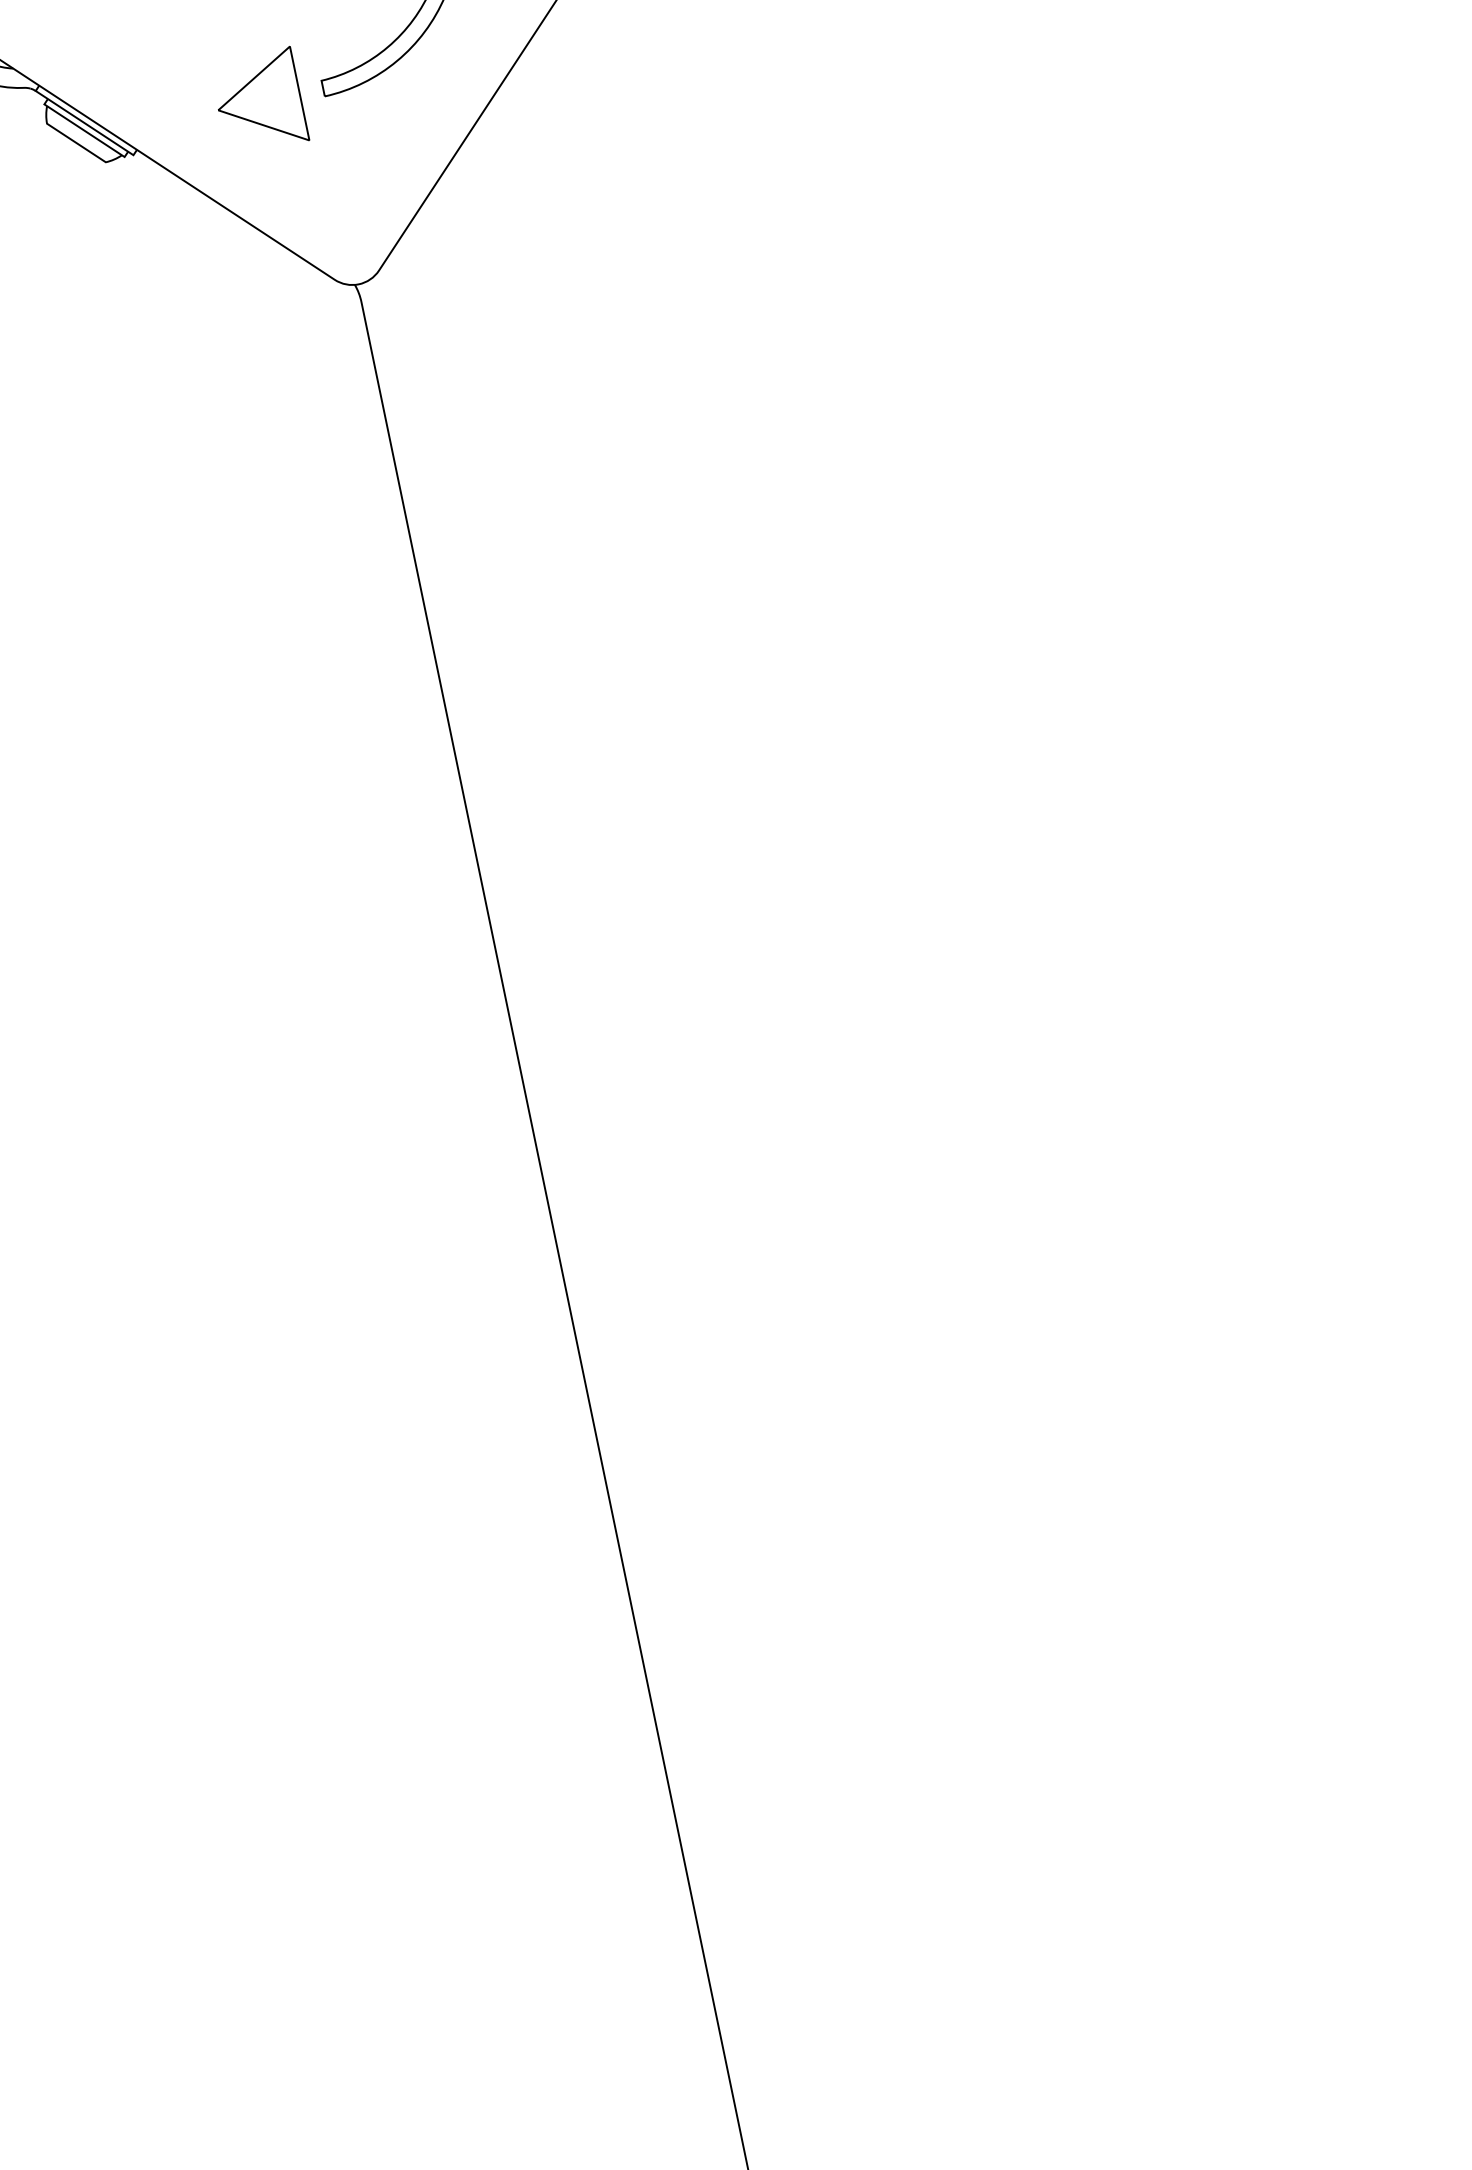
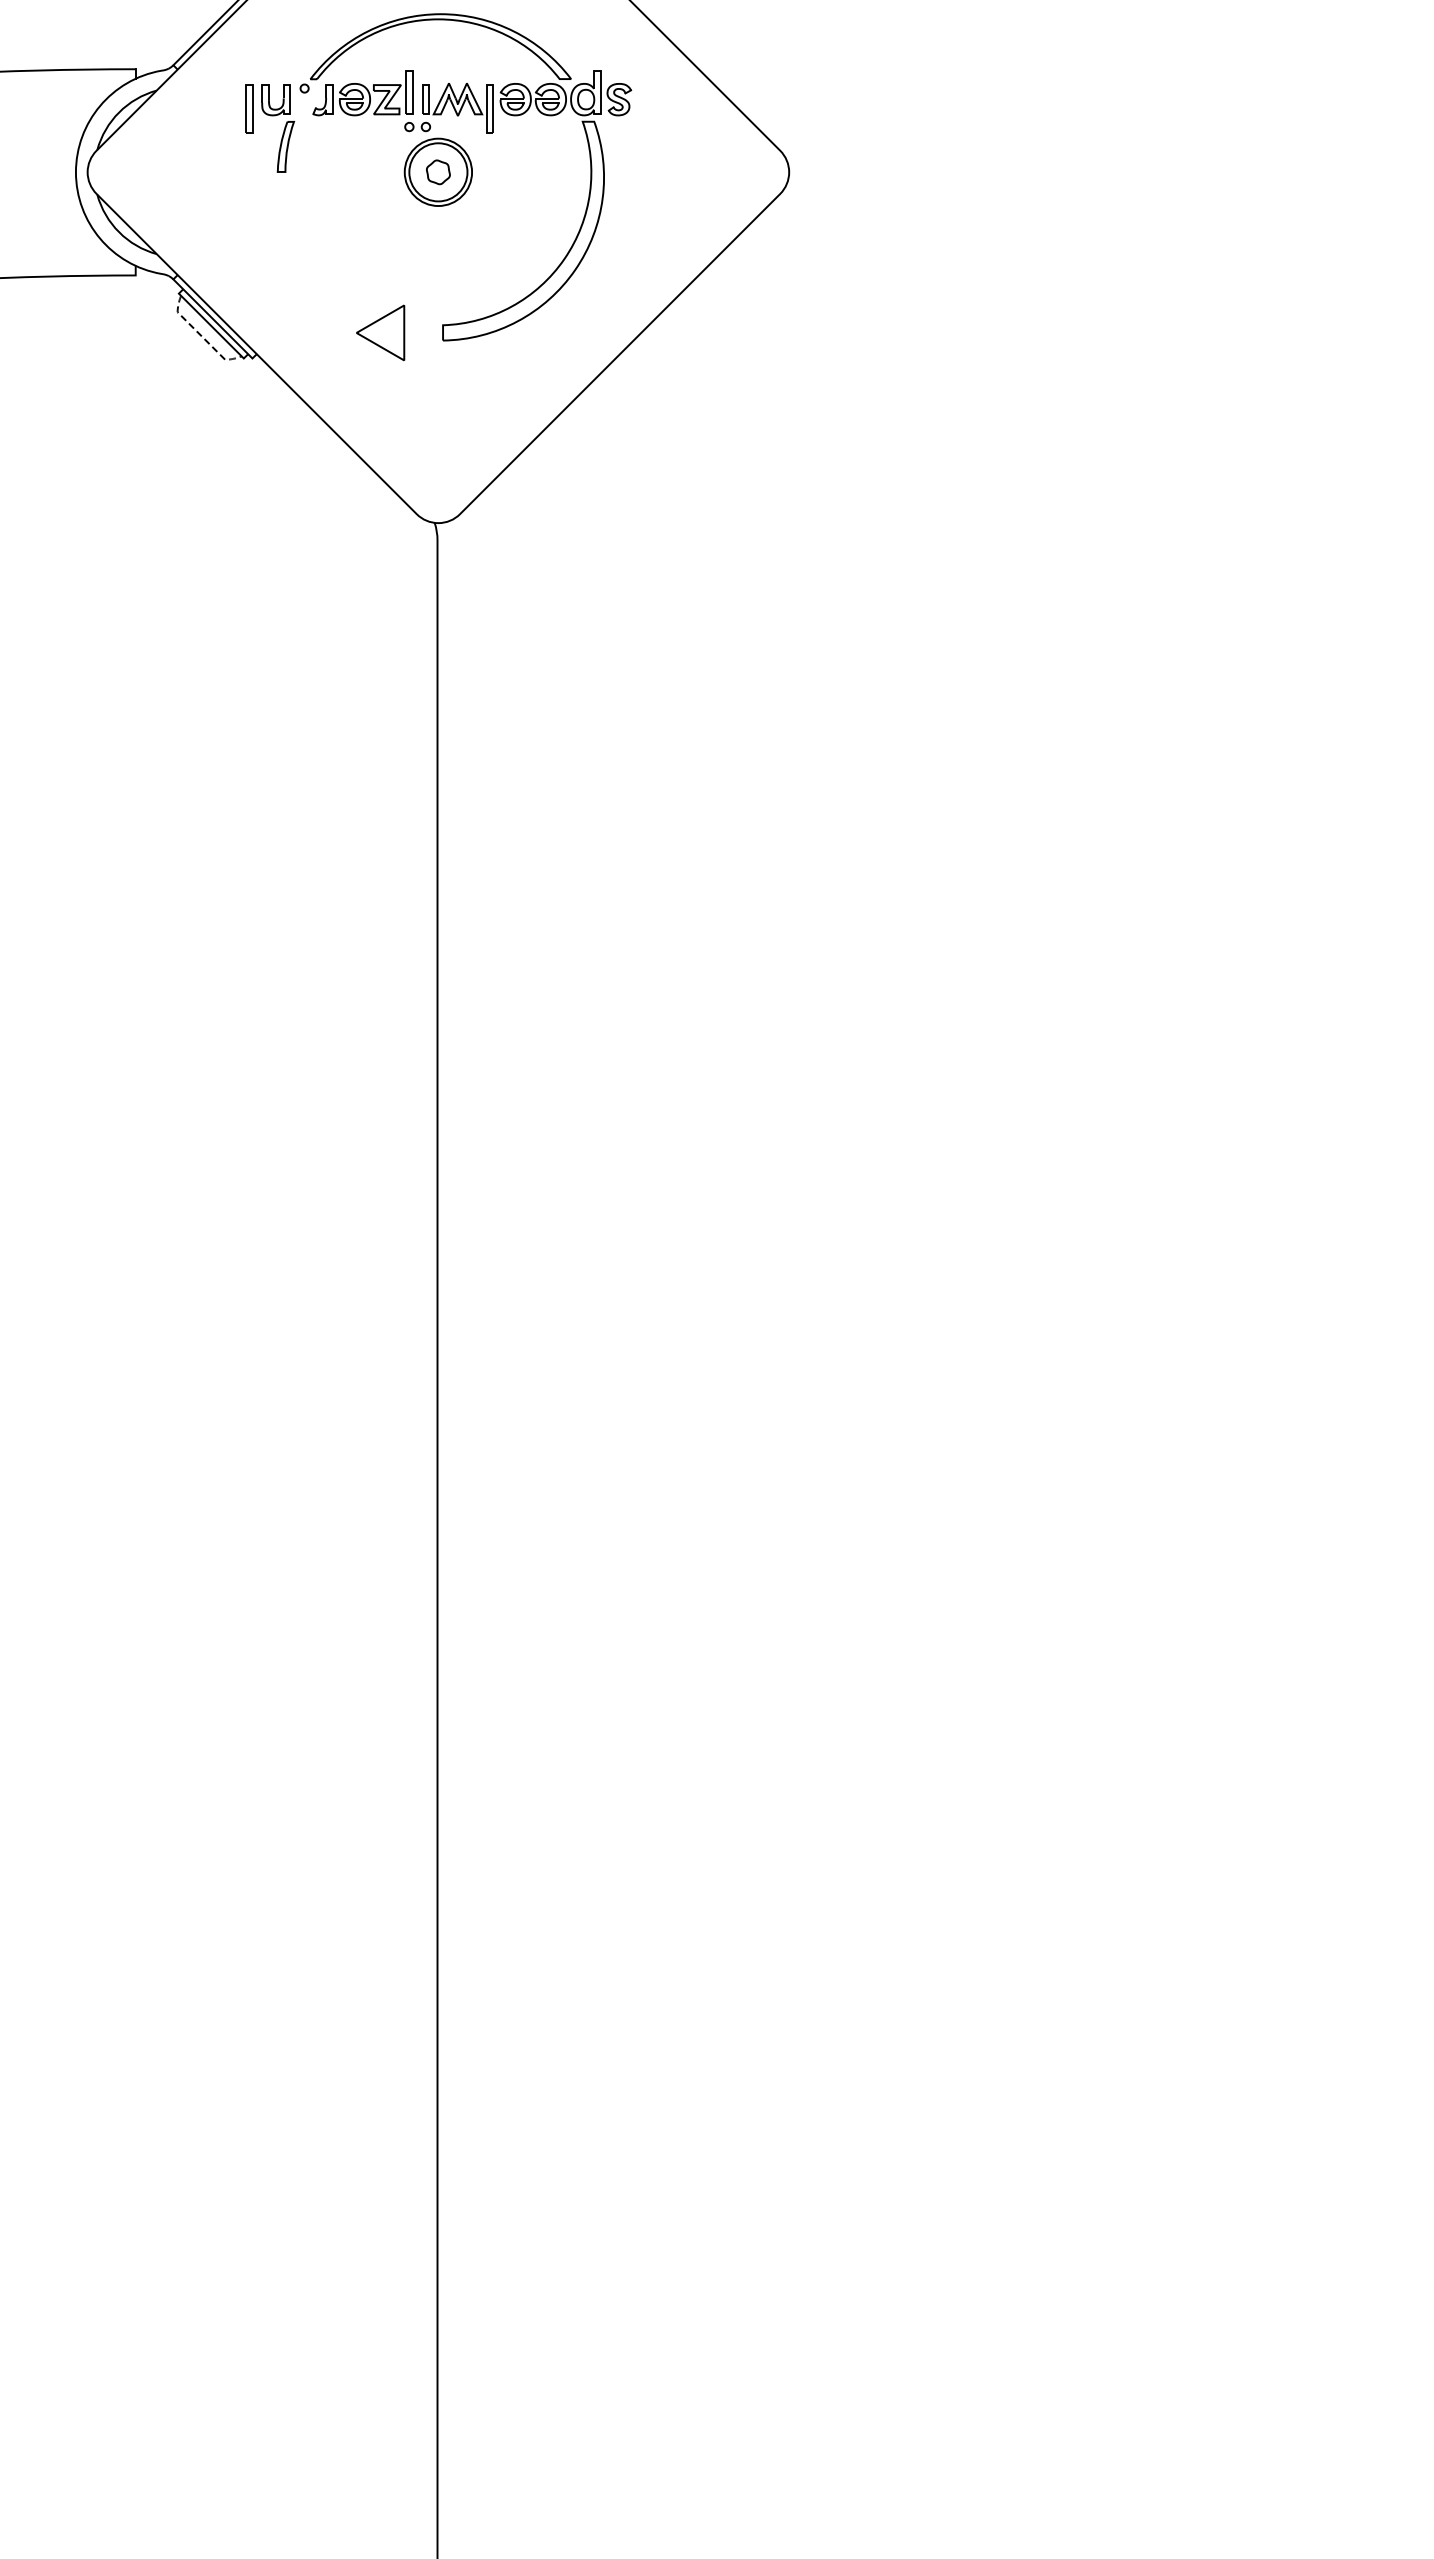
part: (259, 101) -> (380, 332), size x0.6
line: (76, 143) -> (201, 336), solid -> dashed

